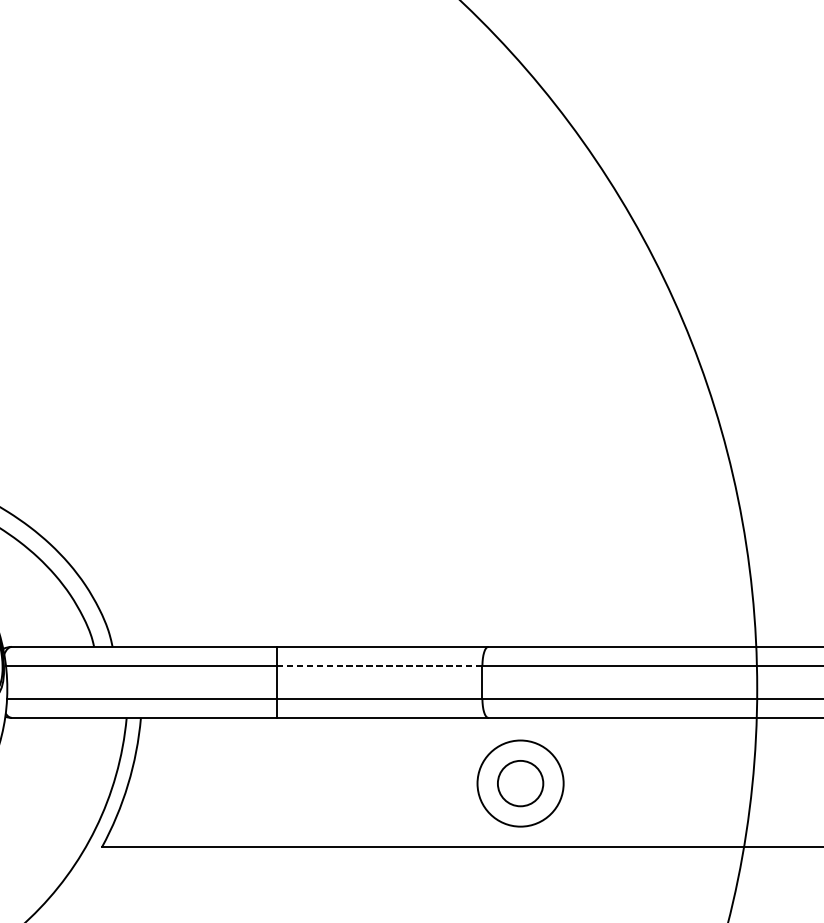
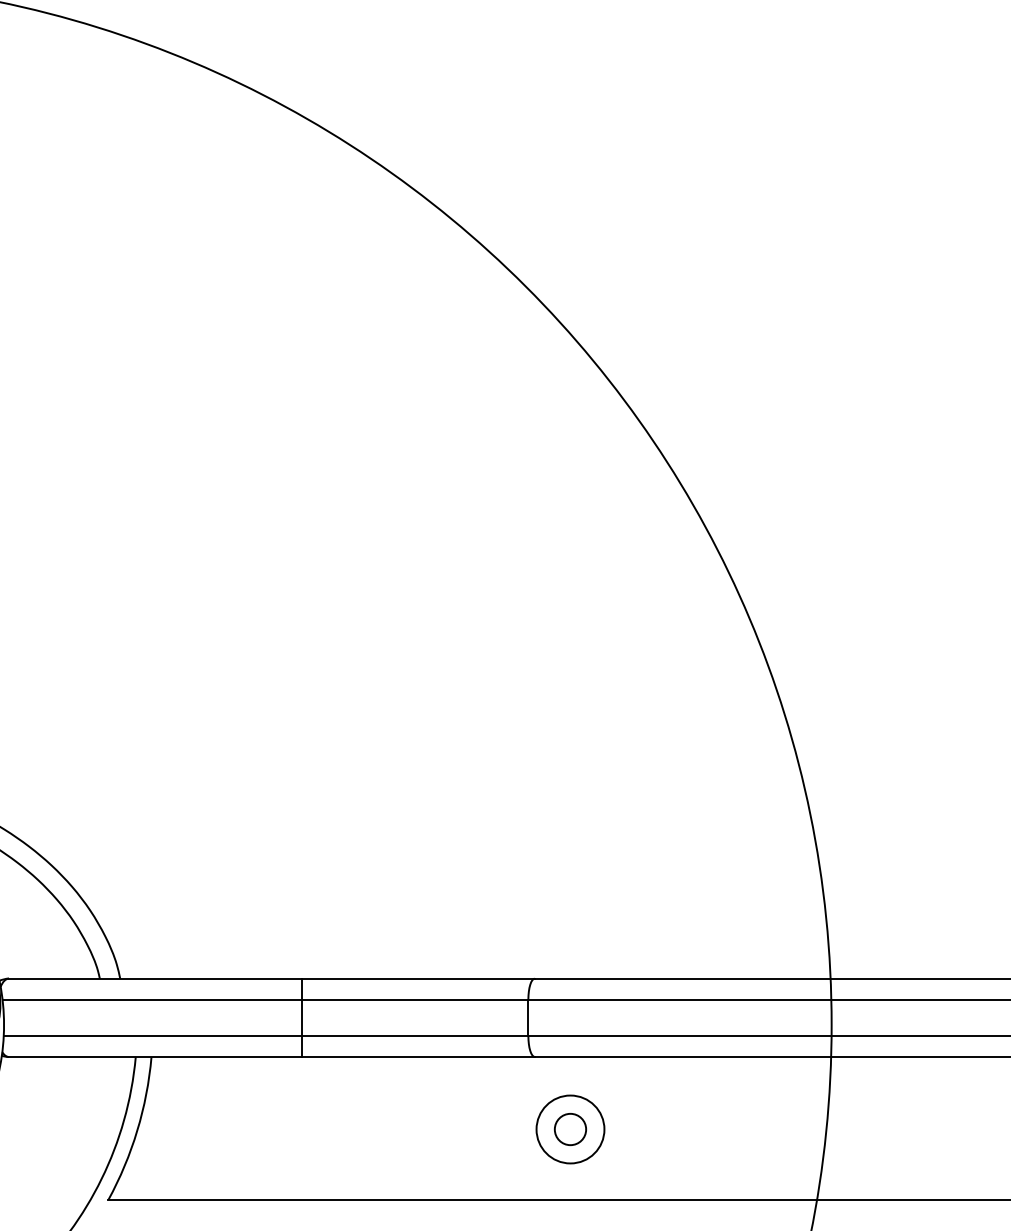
line: (379, 665) -> (414, 999), dashed -> solid
circle: (520, 783) -> (570, 1129), size x0.62
circle: (520, 783) -> (570, 1129), size x0.71

